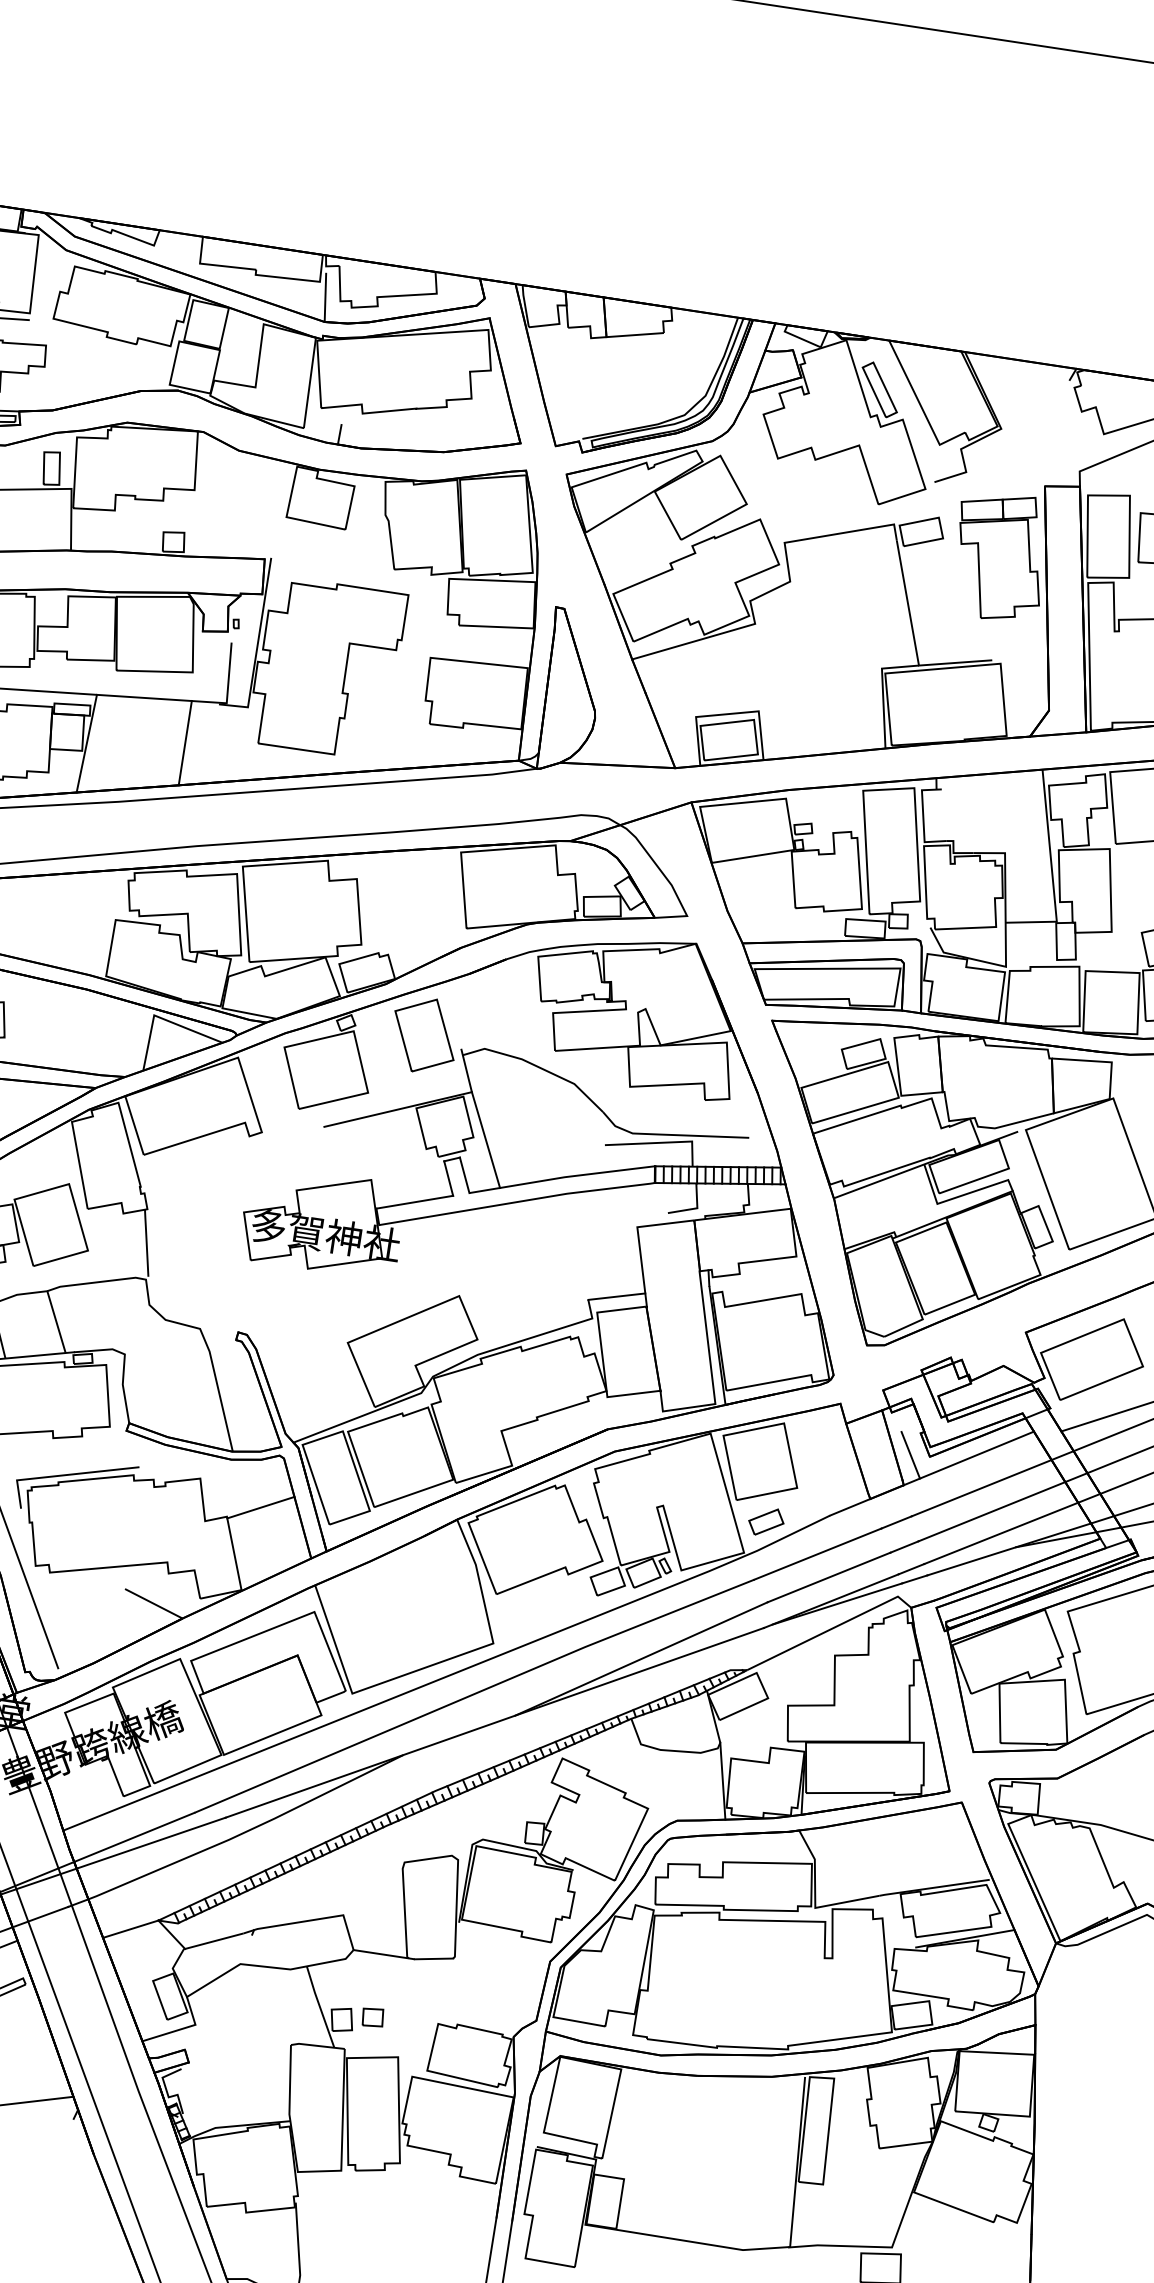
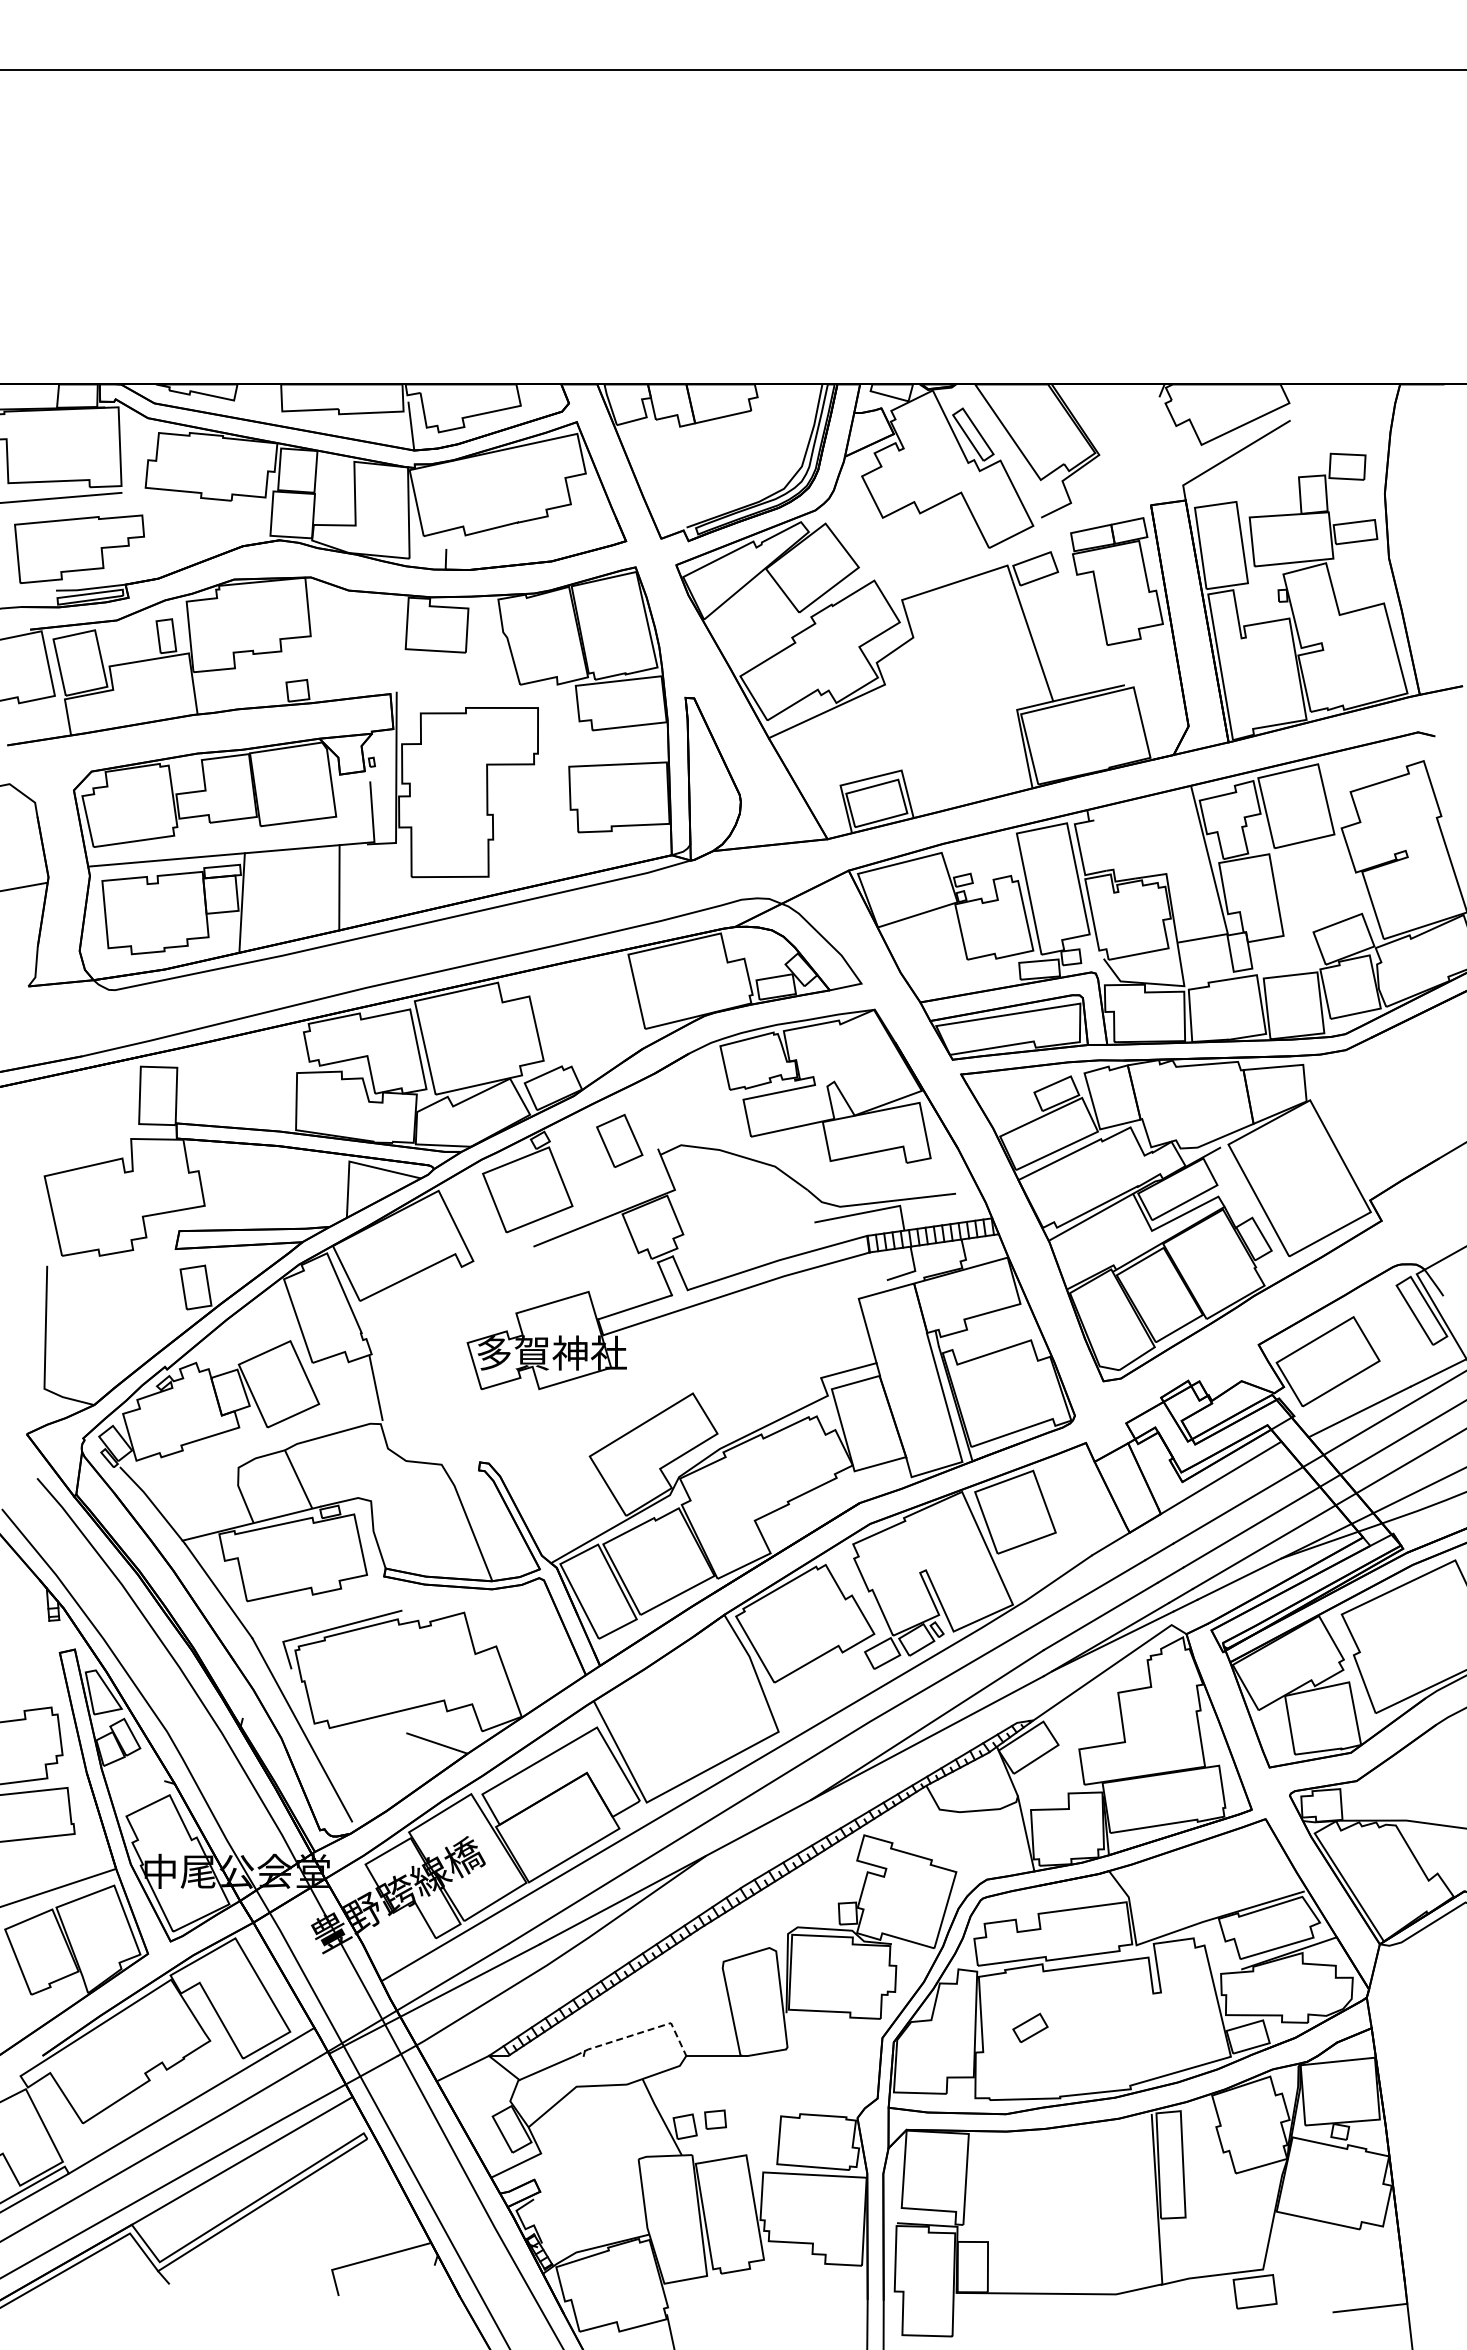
part: (424, 1034) -> (619, 1140), size x0.7
line: (486, 1140) -> (696, 1235), removed
line: (910, 1455) -> (1162, 1483), removed
line: (260, 1507) -> (528, 1632), removed
part: (766, 1521) -> (1030, 2027), moved
line: (310, 1919) -> (639, 2032), solid -> dashed

